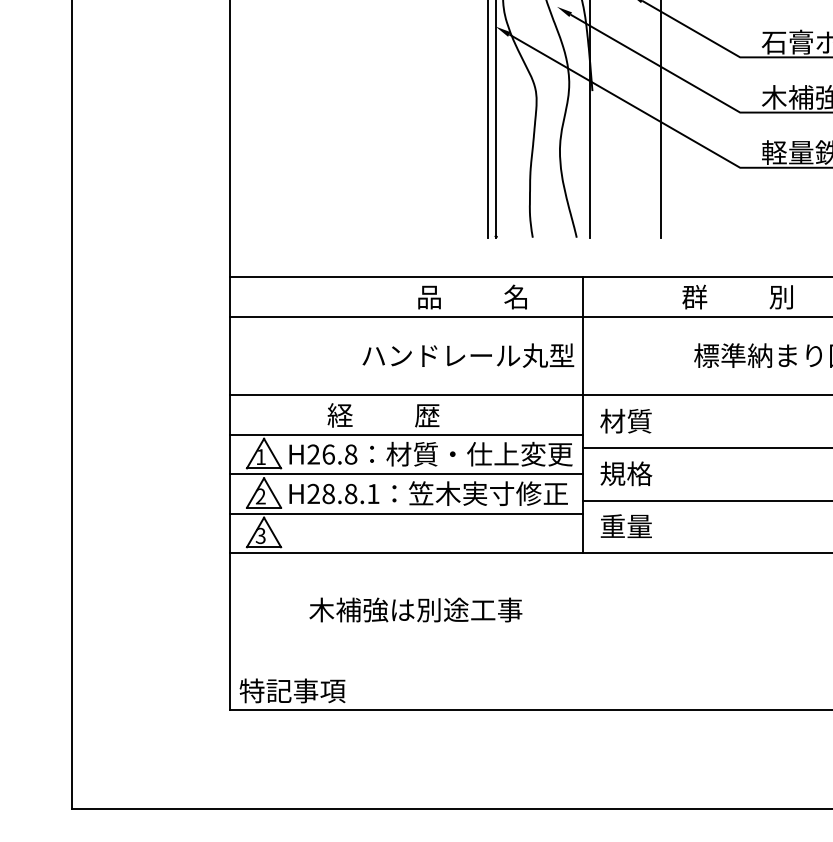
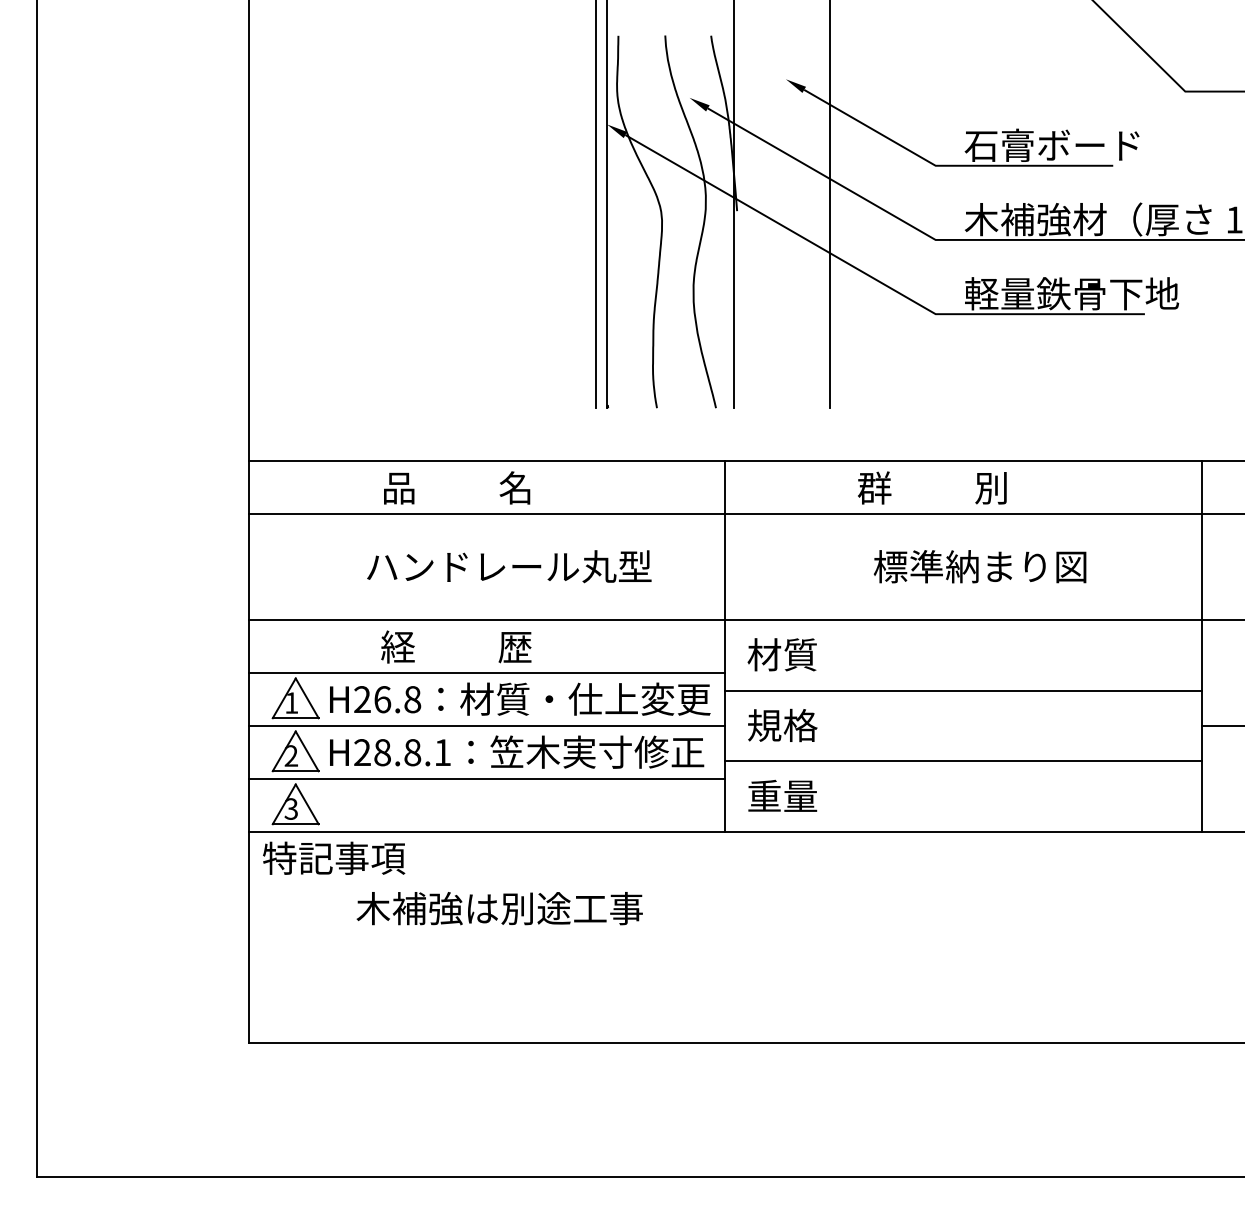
text: (472, 296) -> (457, 487), moved
text: (468, 355) -> (509, 566), moved
text: (292, 690) -> (334, 857), moved

